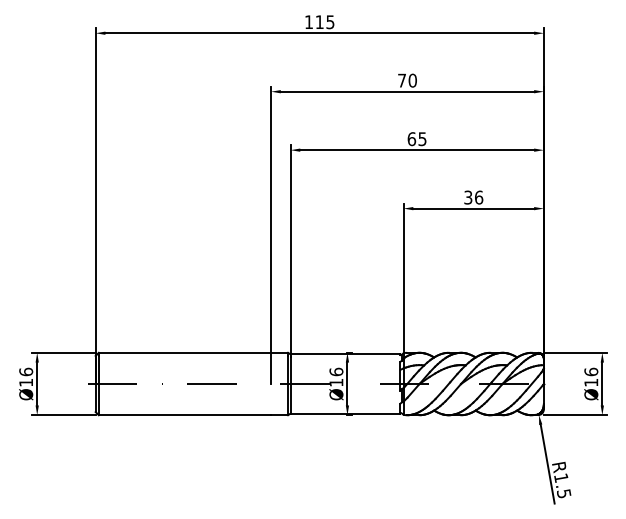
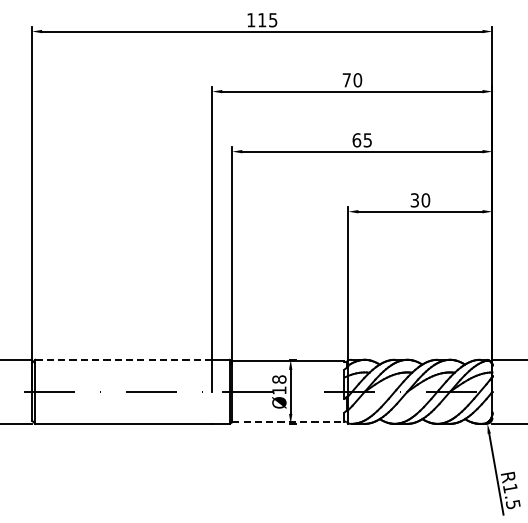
text: (479, 197) -> (426, 200), 36 -> 30
line: (184, 352) -> (123, 359), solid -> dashed
text: (336, 371) -> (279, 379), Ø16 -> Ø18
line: (345, 413) -> (288, 422), solid -> dashed

